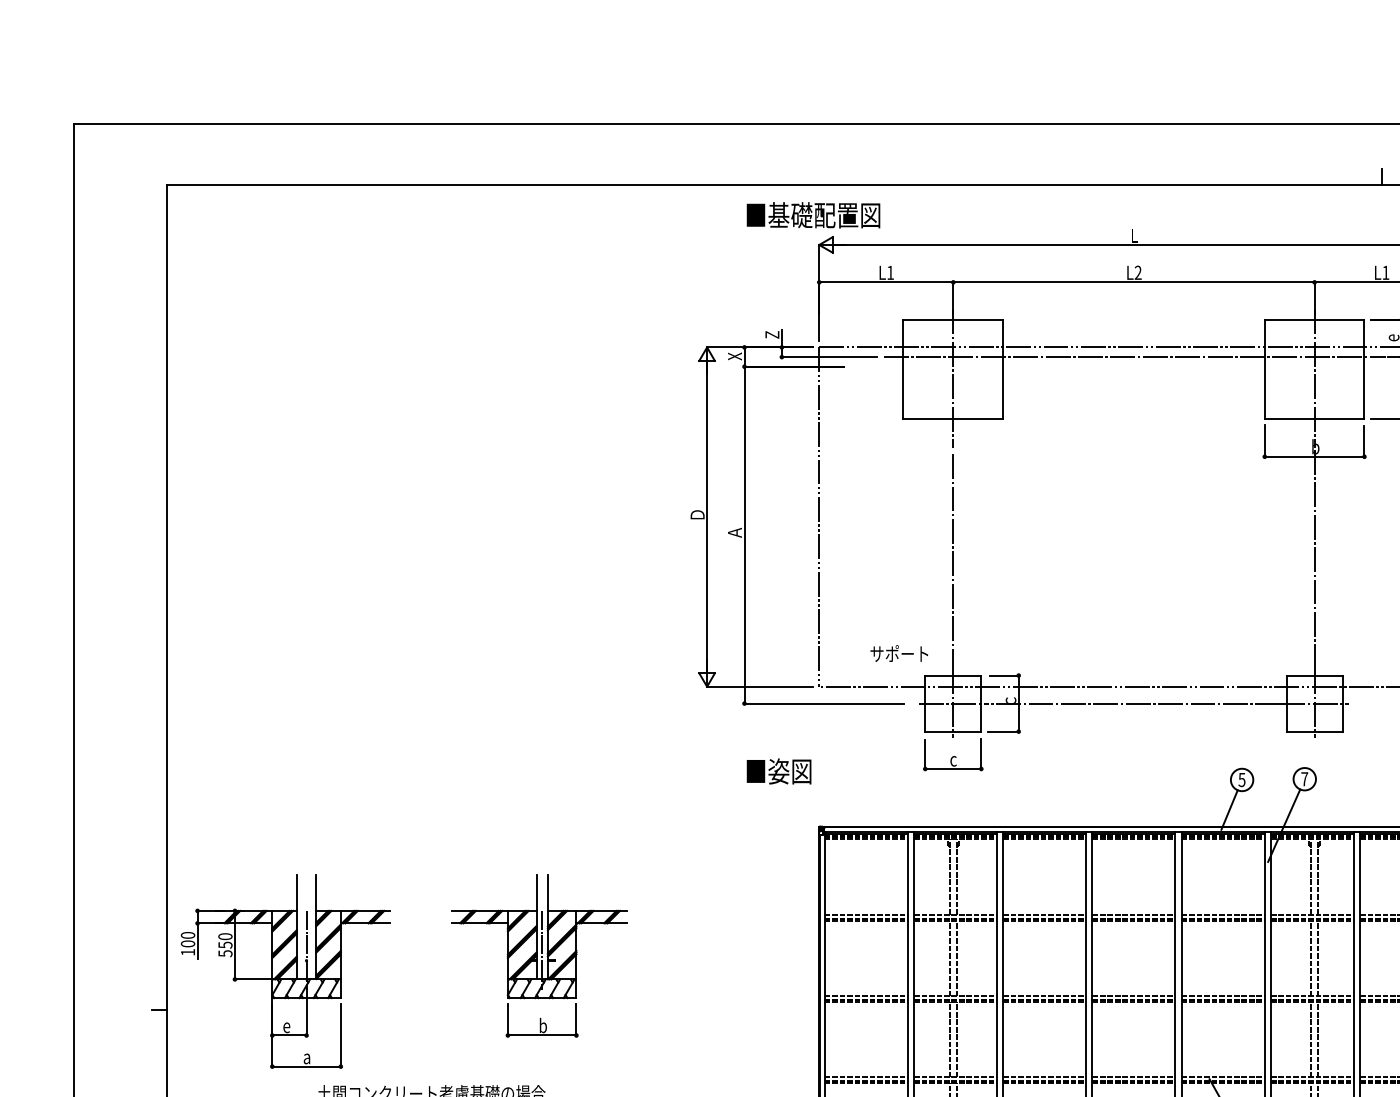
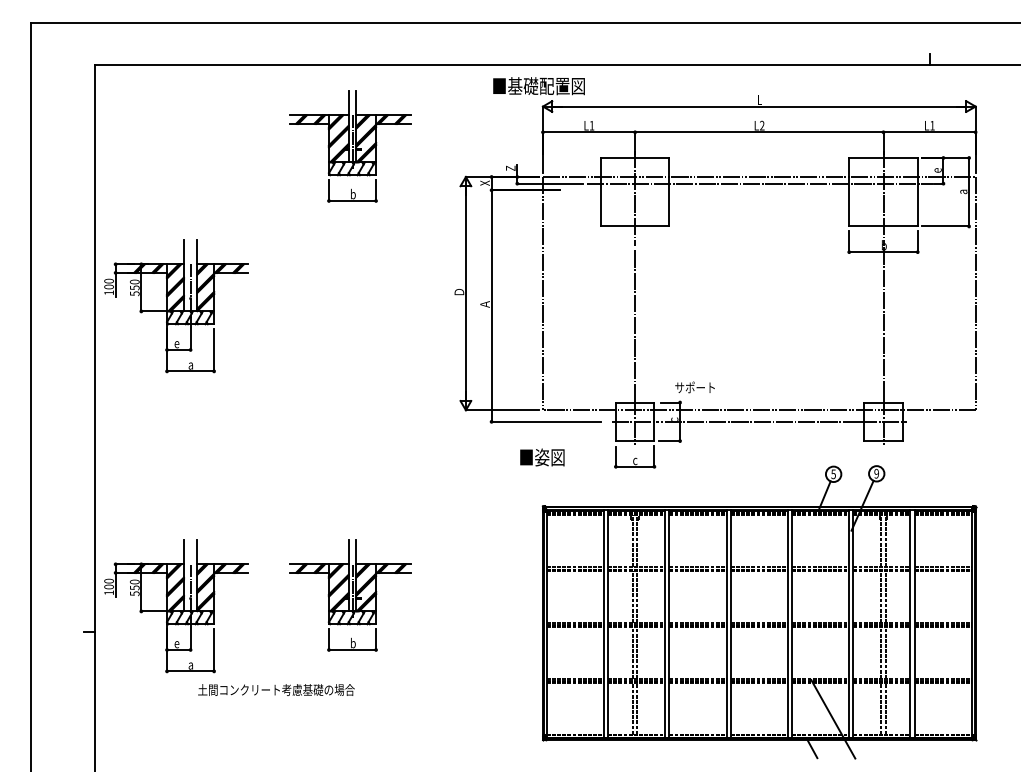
part: (539, 303) -> (350, 146), added
part: (286, 535) -> (176, 306), added
text: (898, 653) -> (694, 387), moved
text: (779, 771) -> (542, 457), moved
text: (1304, 778) -> (876, 473), 7 -> 9

